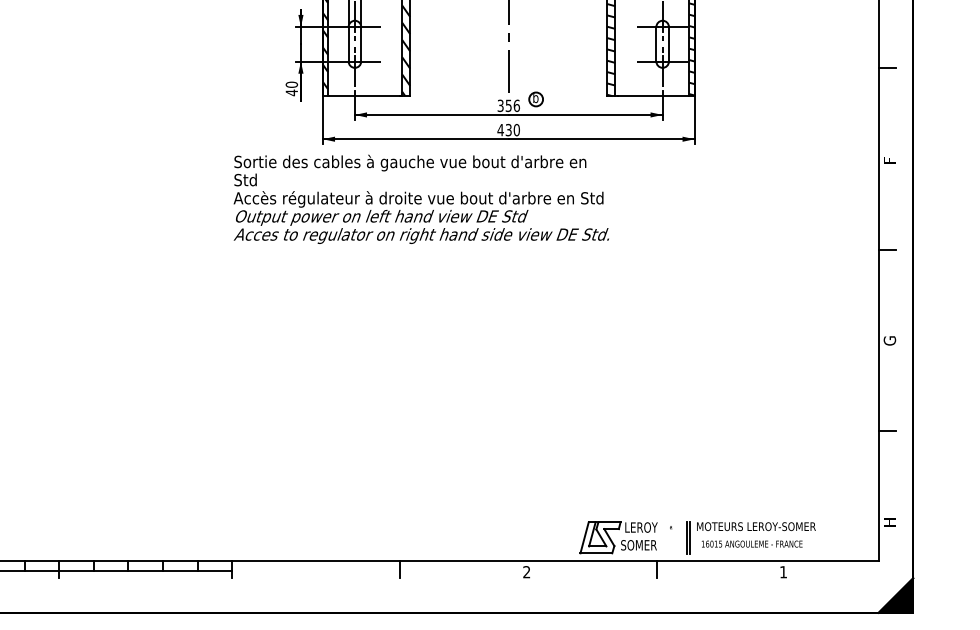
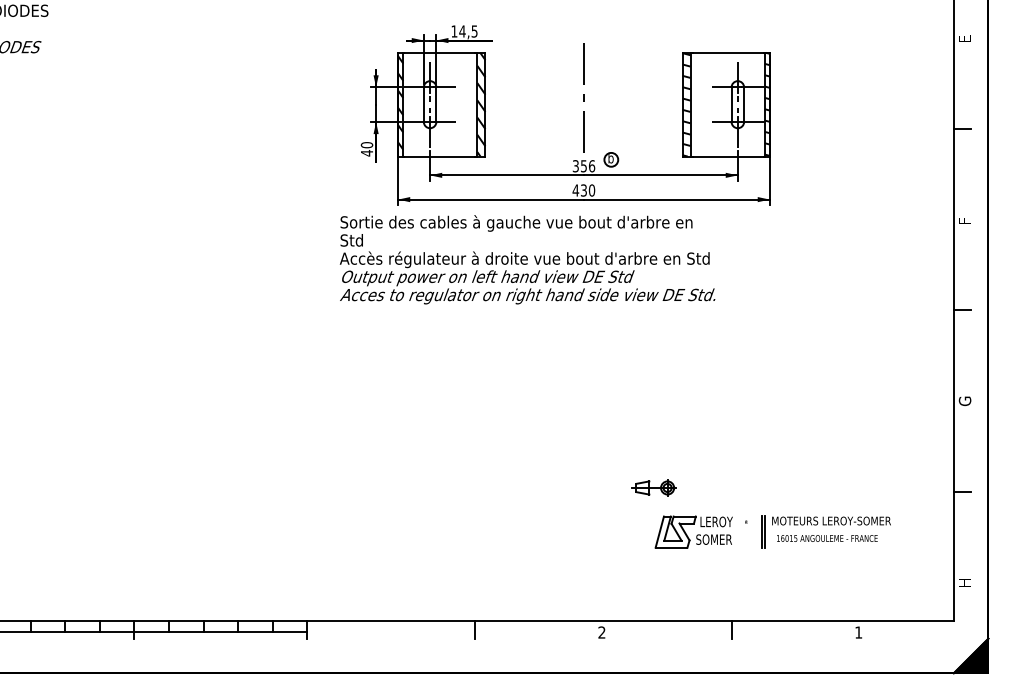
text: (421, 199) -> (527, 259), moved
part: (578, 427) -> (653, 487), added
part: (697, 537) -> (772, 531), moved

